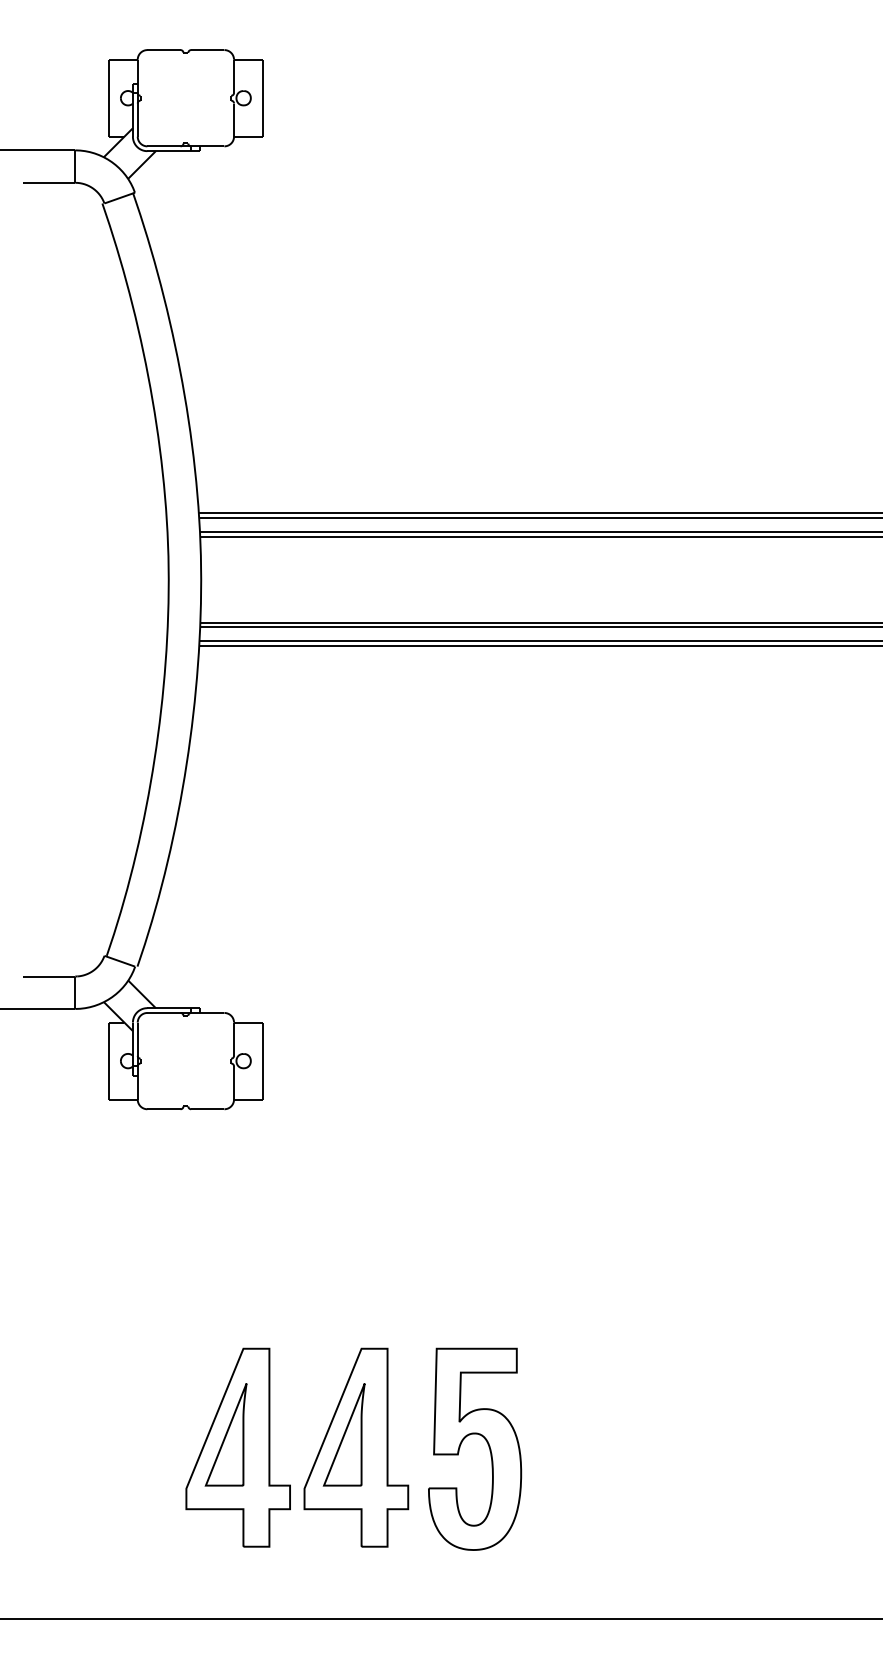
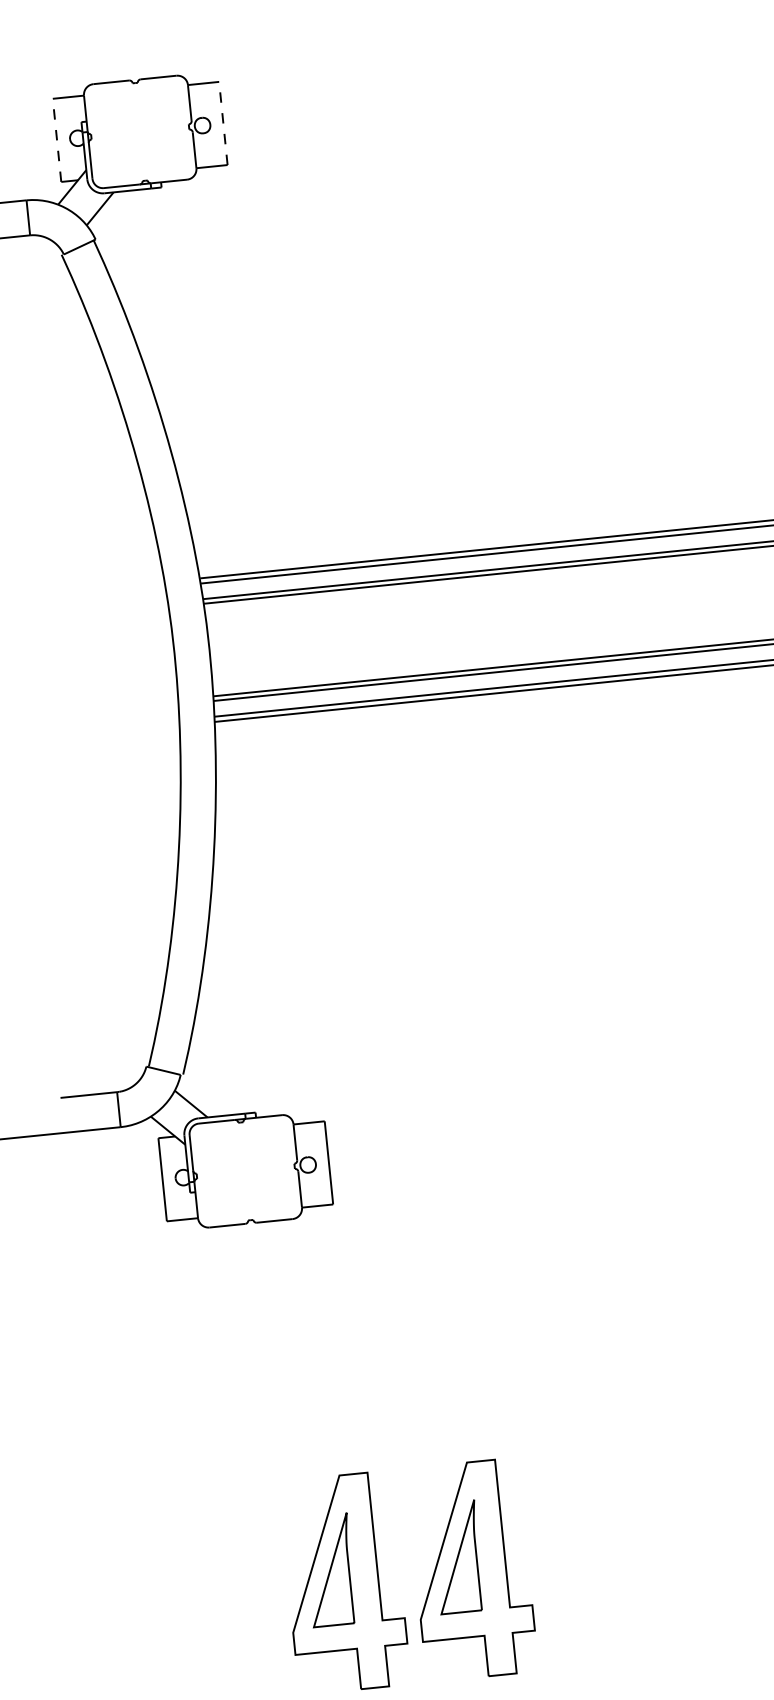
line: (108, 98) -> (56, 140), solid -> dashed
line: (262, 98) -> (222, 123), solid -> dashed
part: (486, 1442) -> (612, 1550), removed

